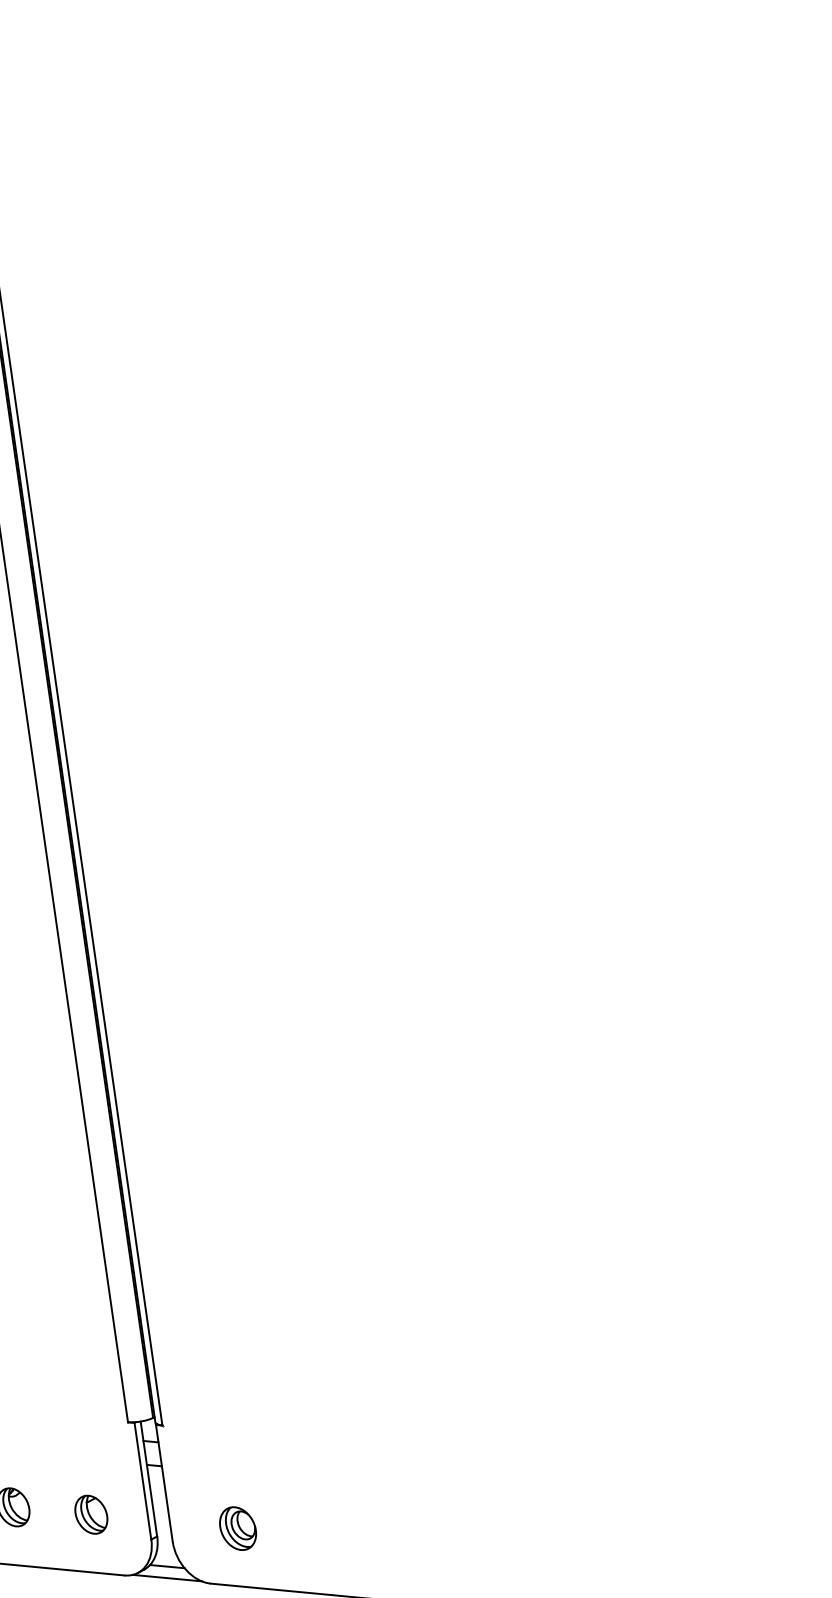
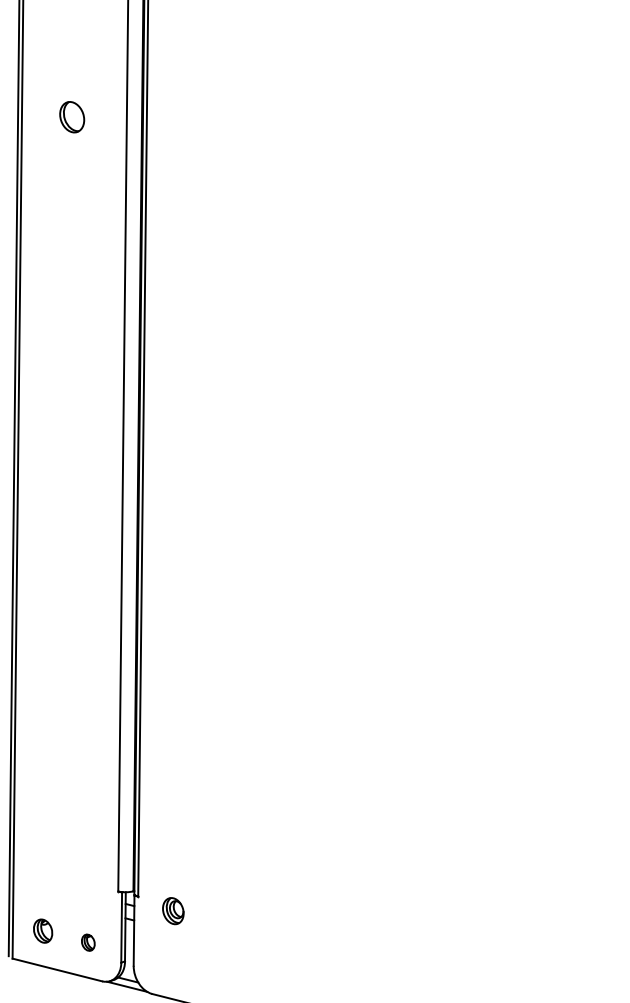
part: (91, 1514) -> (88, 942), size x0.7
part: (238, 1529) -> (173, 911), moved

